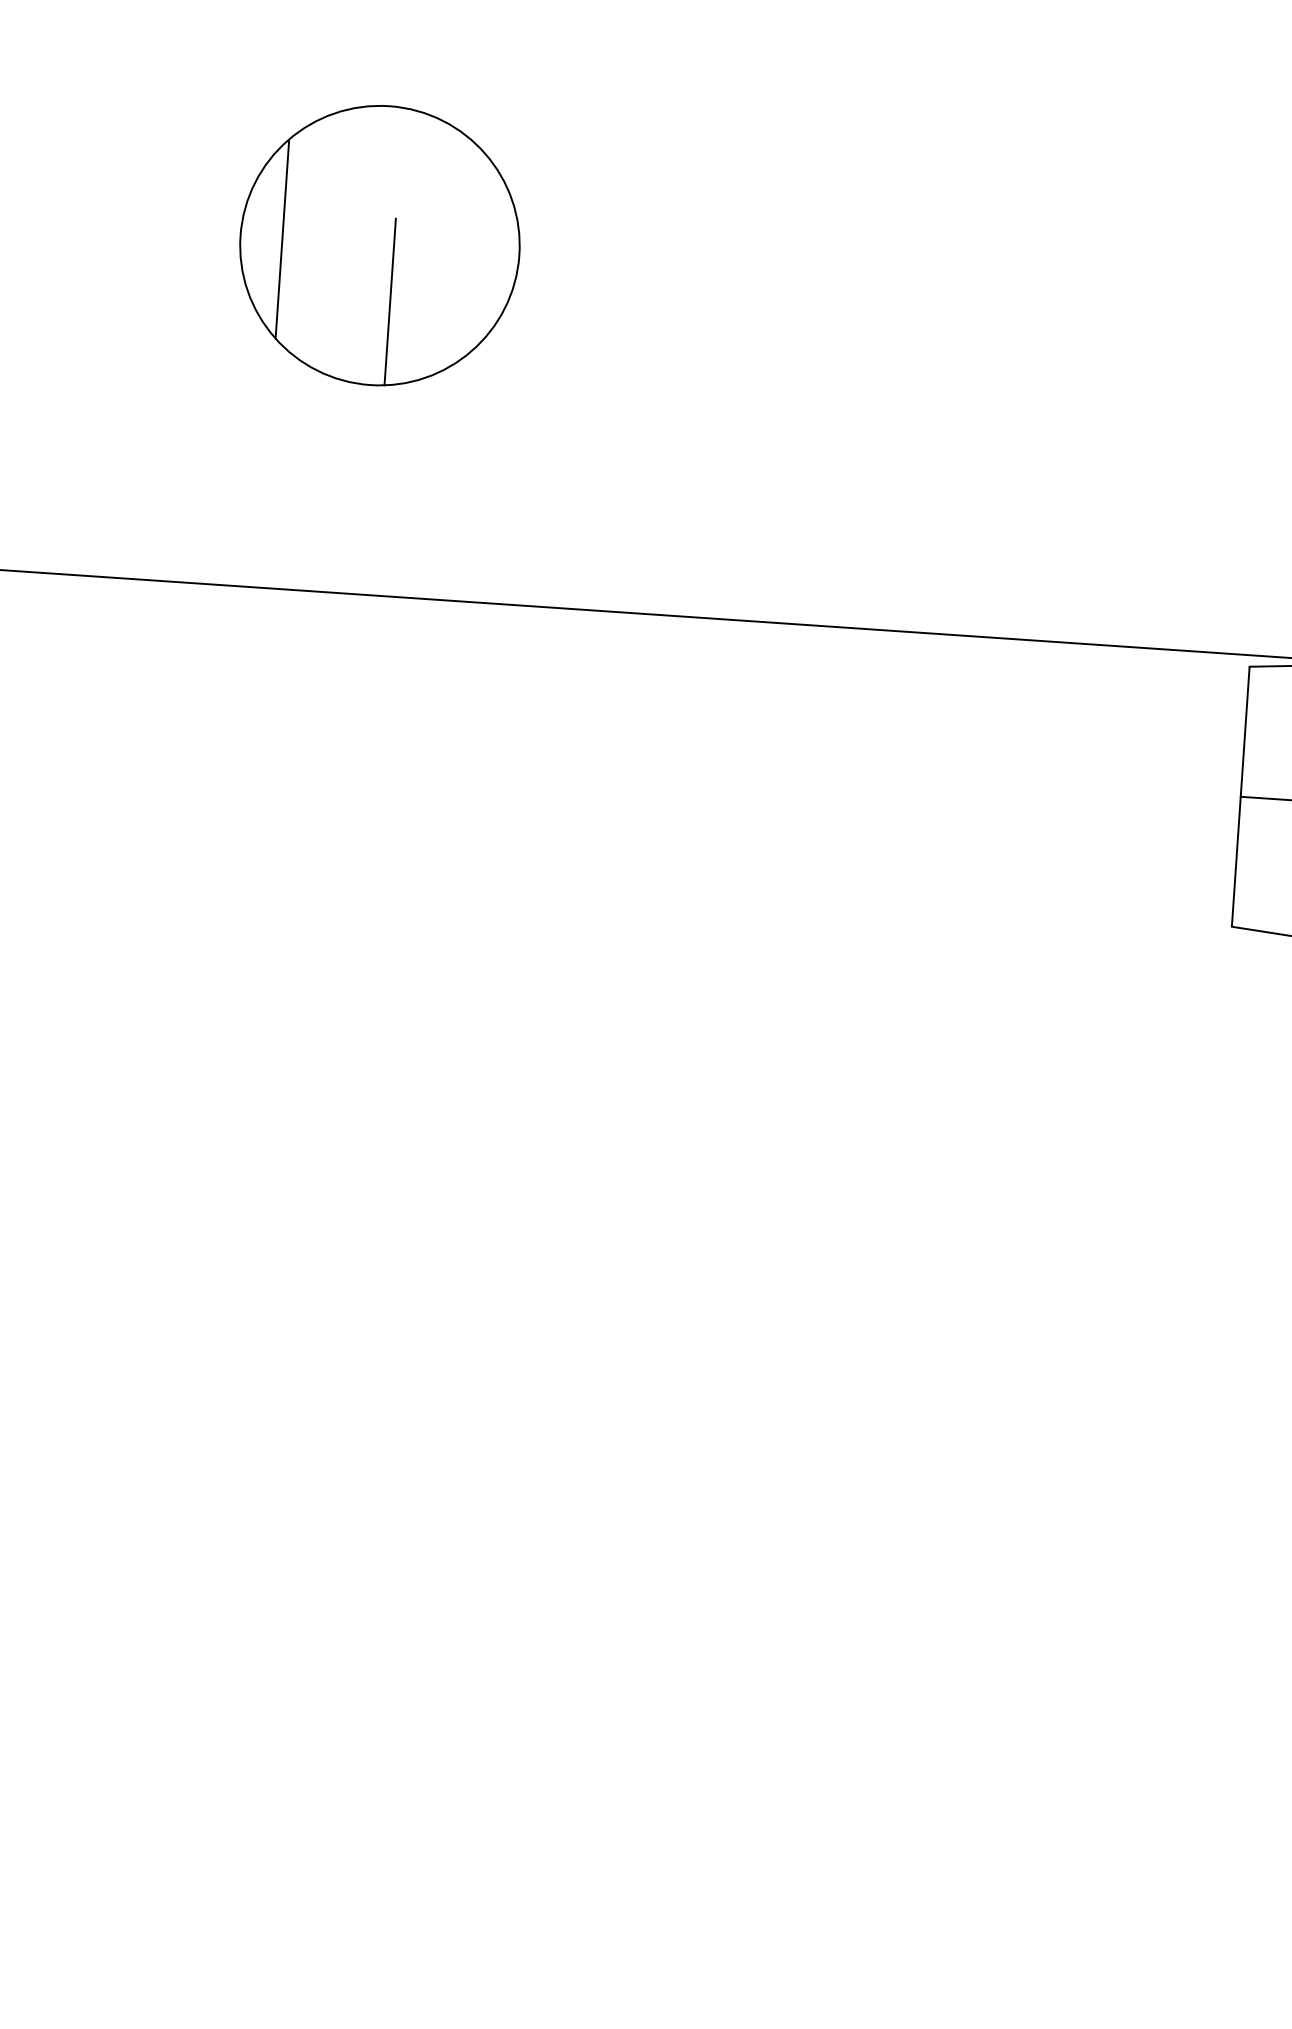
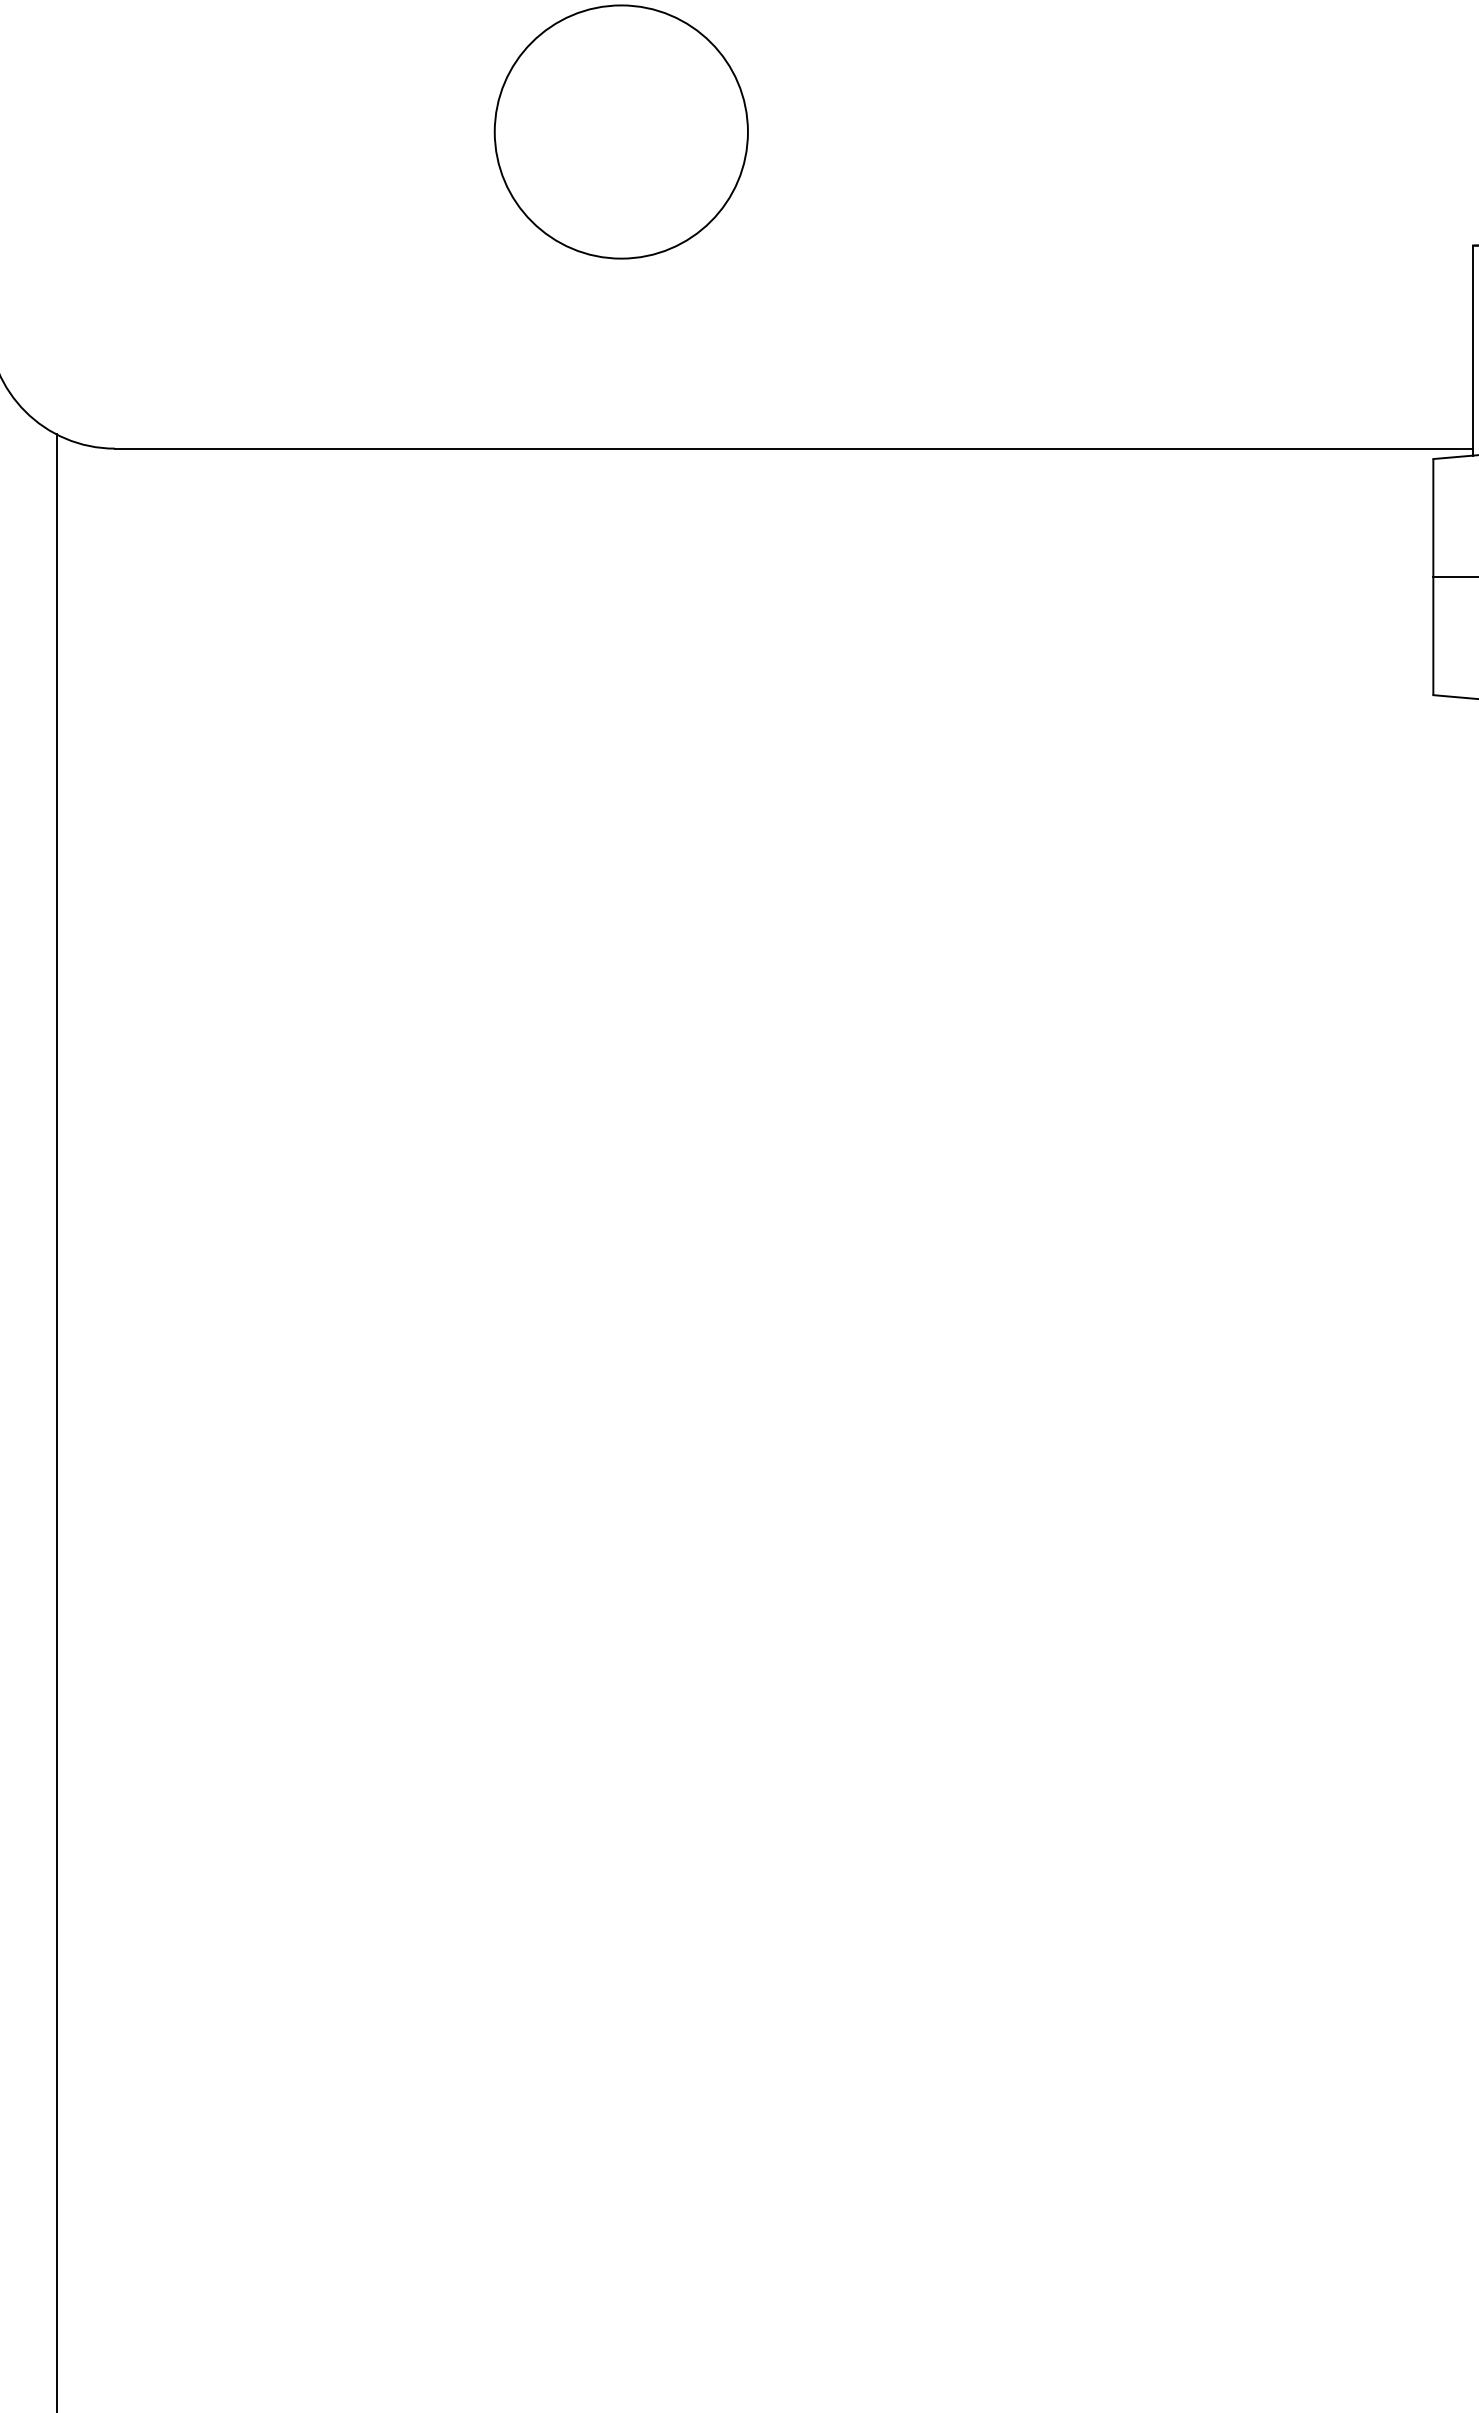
line: (282, 239) -> (532, 132), removed
line: (390, 302) -> (634, 182), removed

